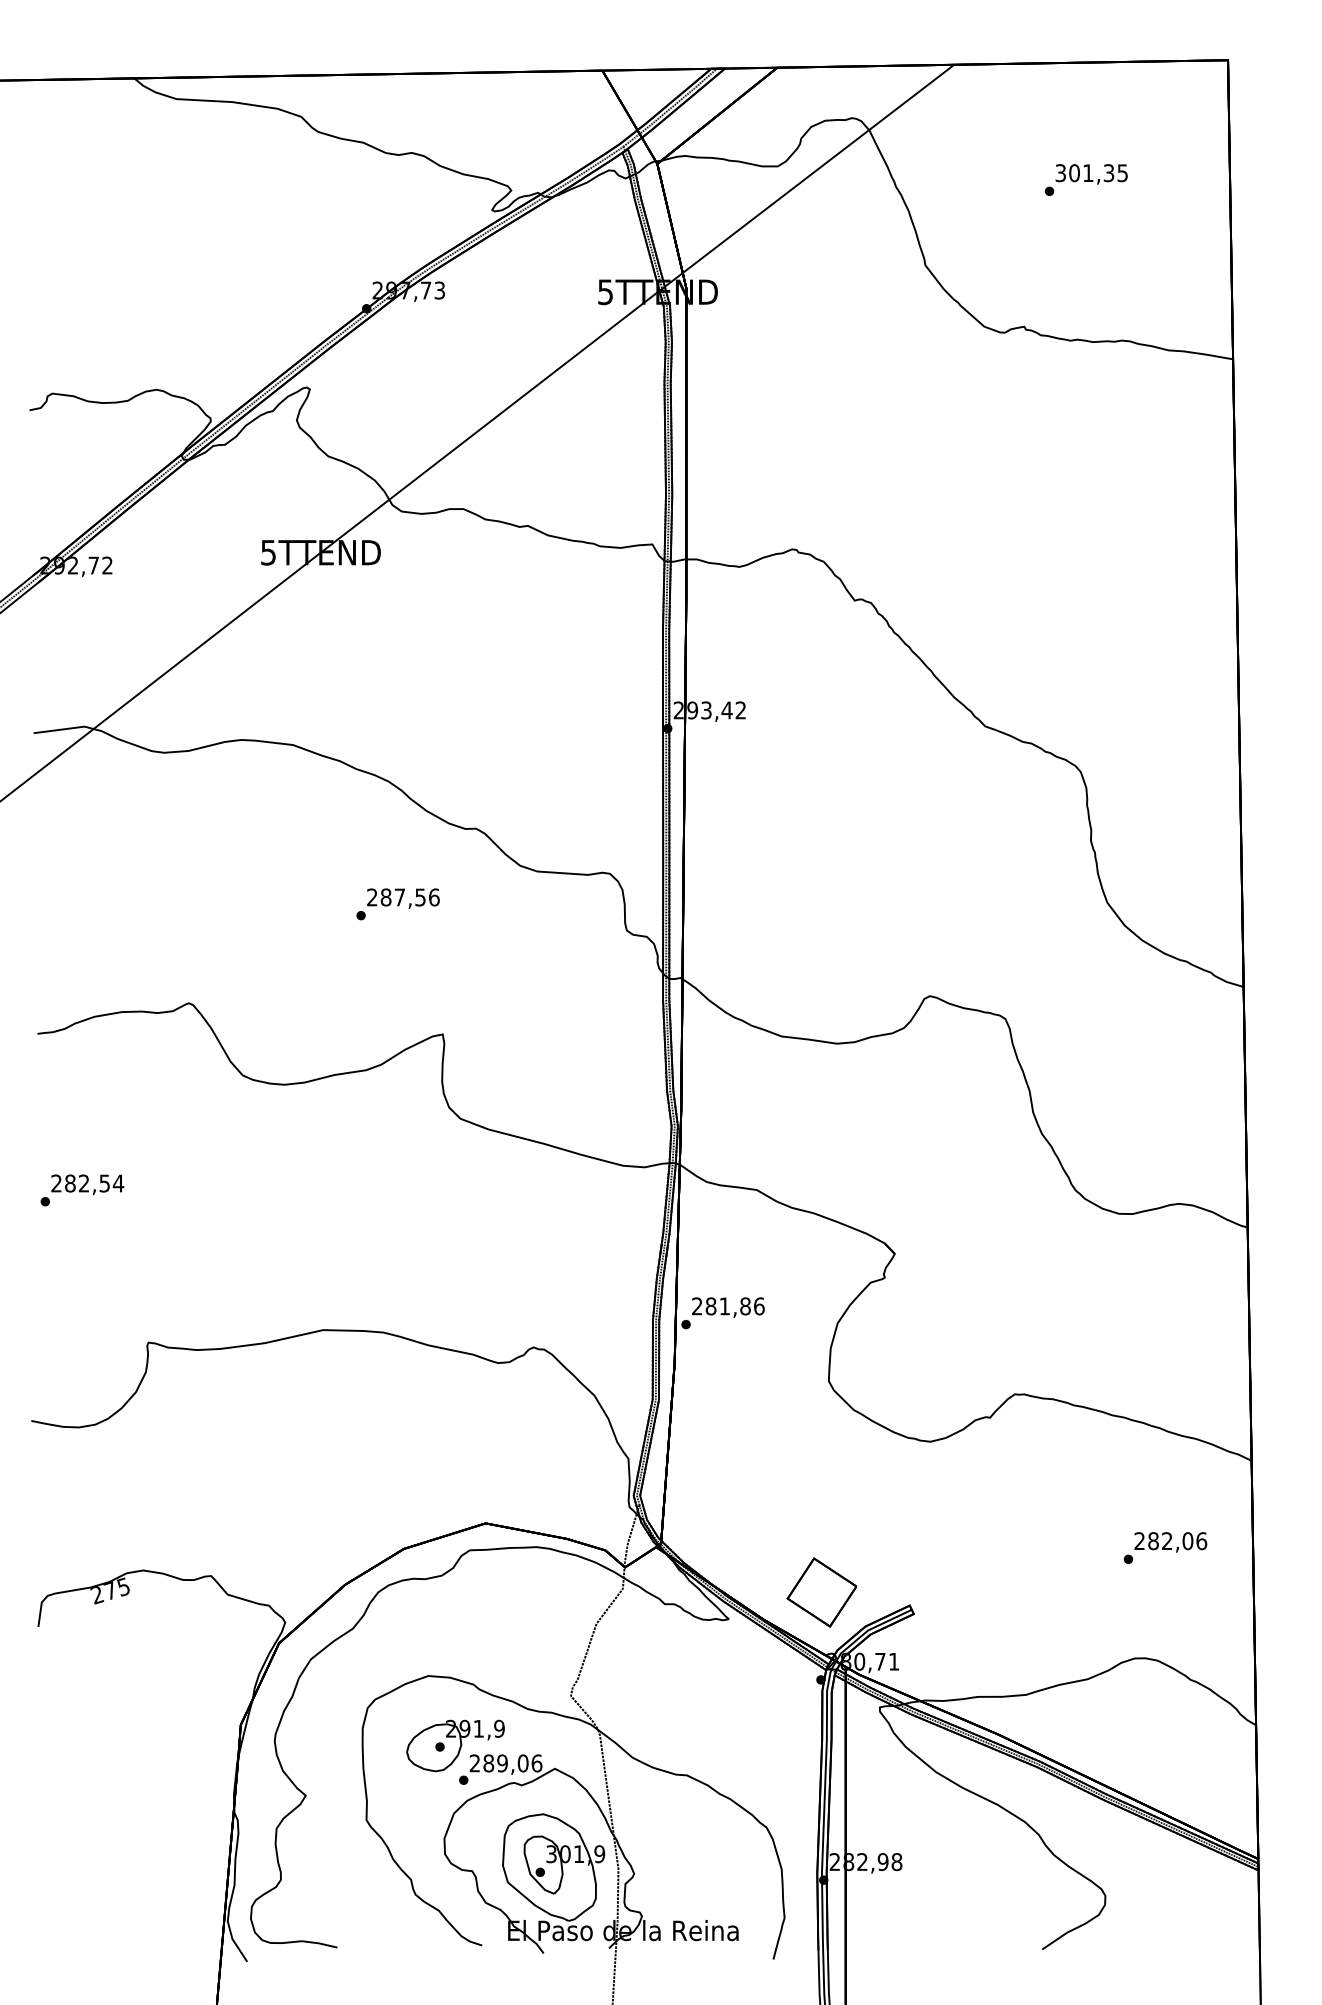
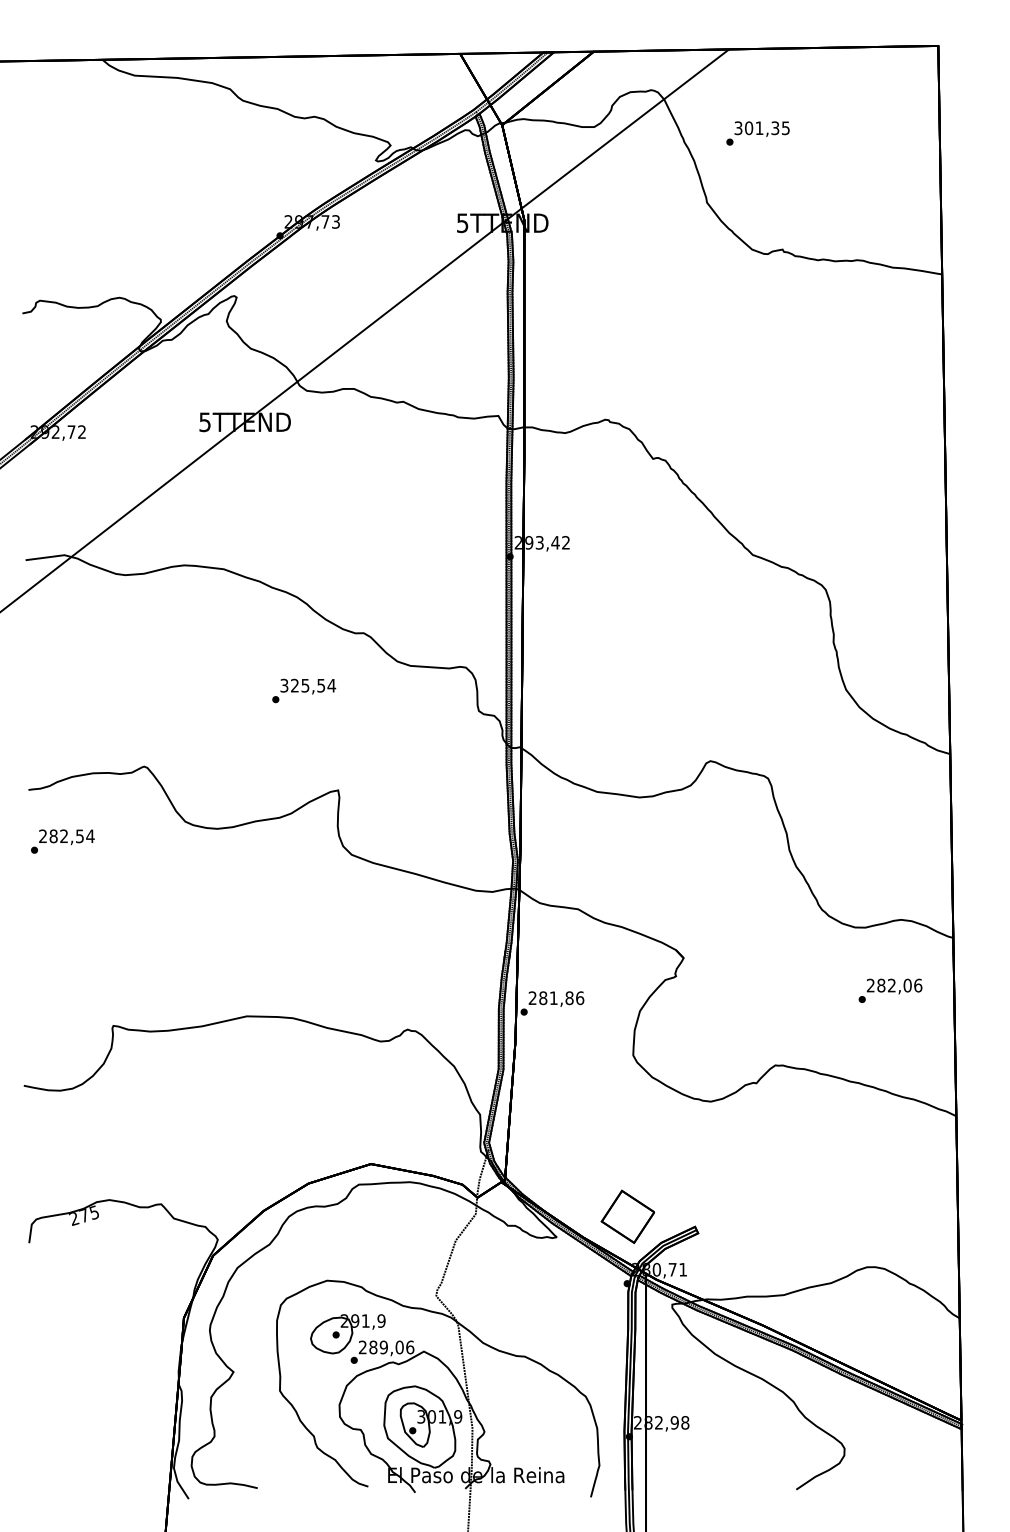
text: (1085, 180) -> (757, 133), moved
text: (403, 897) -> (308, 685), 287,56 -> 325,54
text: (81, 1190) -> (62, 841), moved
text: (1165, 1547) -> (890, 990), moved

